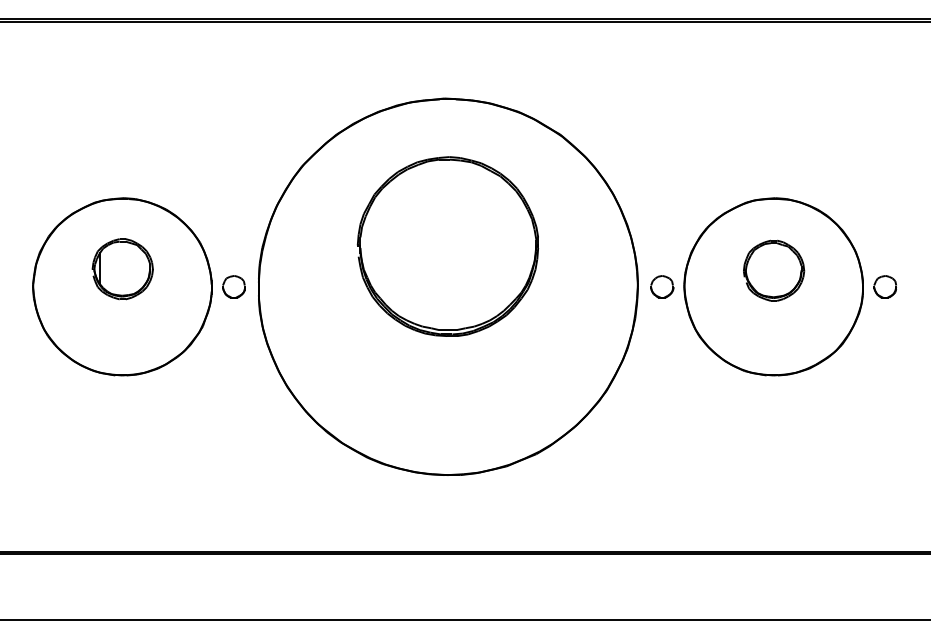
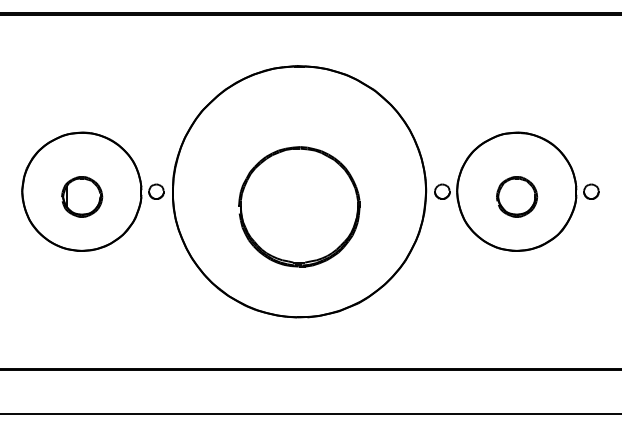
part: (448, 246) -> (299, 206), moved
part: (123, 268) -> (82, 196), moved
part: (774, 270) -> (517, 196), moved

